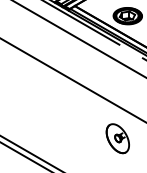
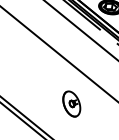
part: (117, 138) -> (71, 103), moved

